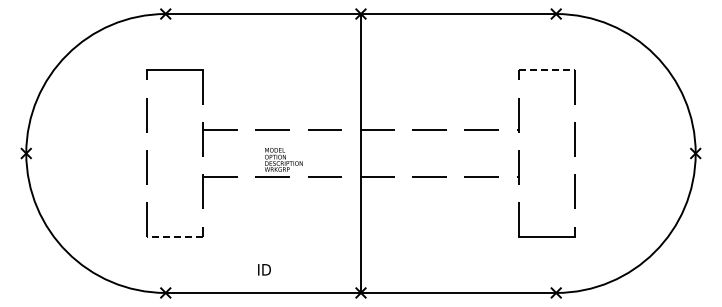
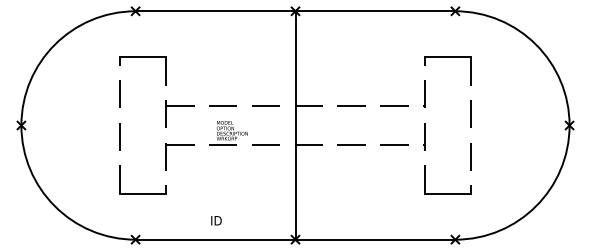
line: (546, 69) -> (447, 56), dashed -> solid
line: (175, 237) -> (143, 194), dashed -> solid

